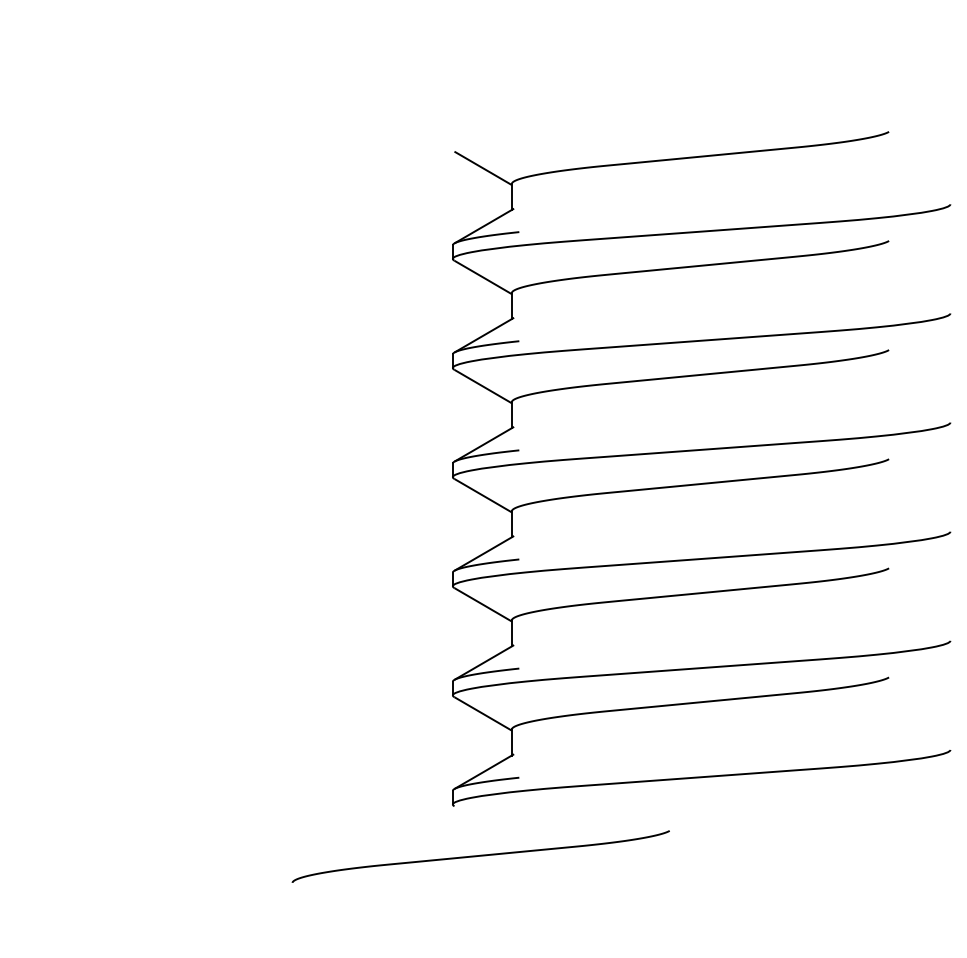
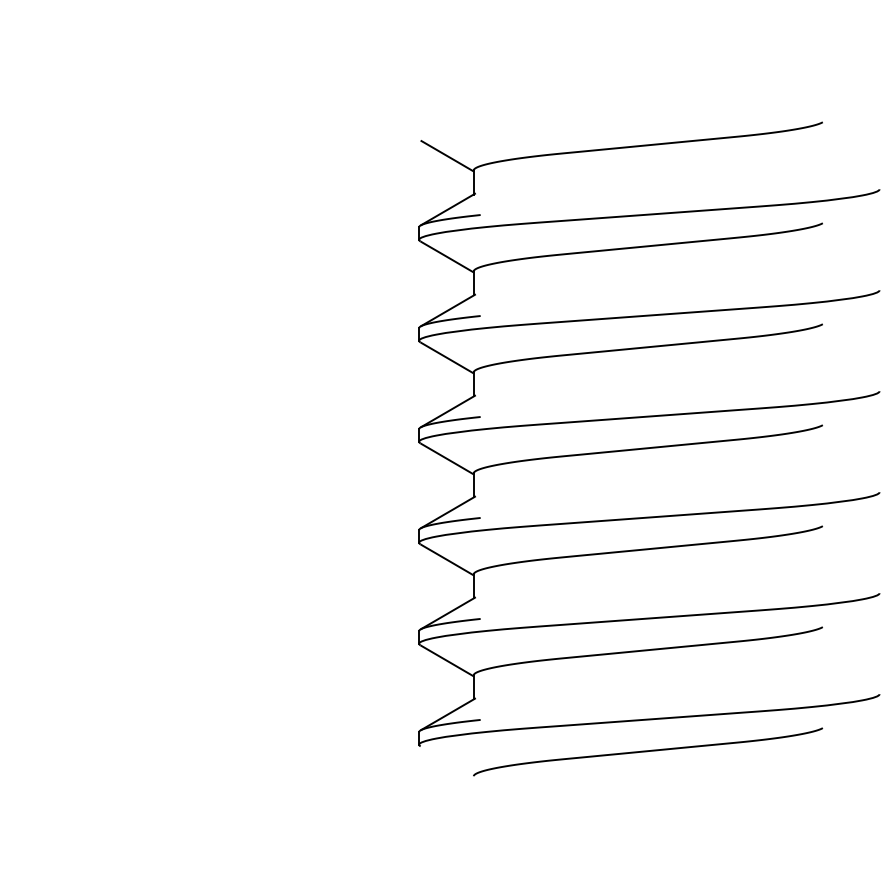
curve: (481, 856) -> (648, 751), moved

